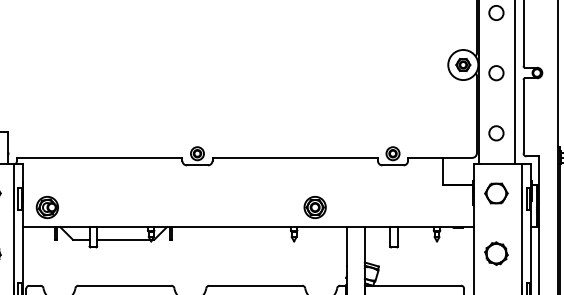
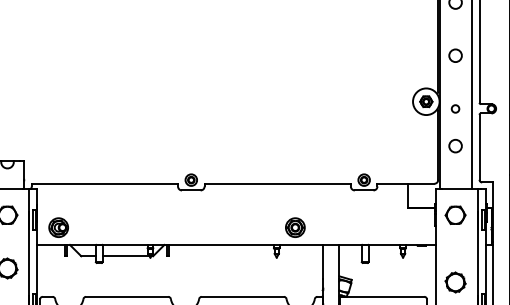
circle: (496, 72) -> (455, 108), size x0.6
circle: (496, 133) -> (455, 146), moved
part: (496, 253) -> (455, 282), moved

